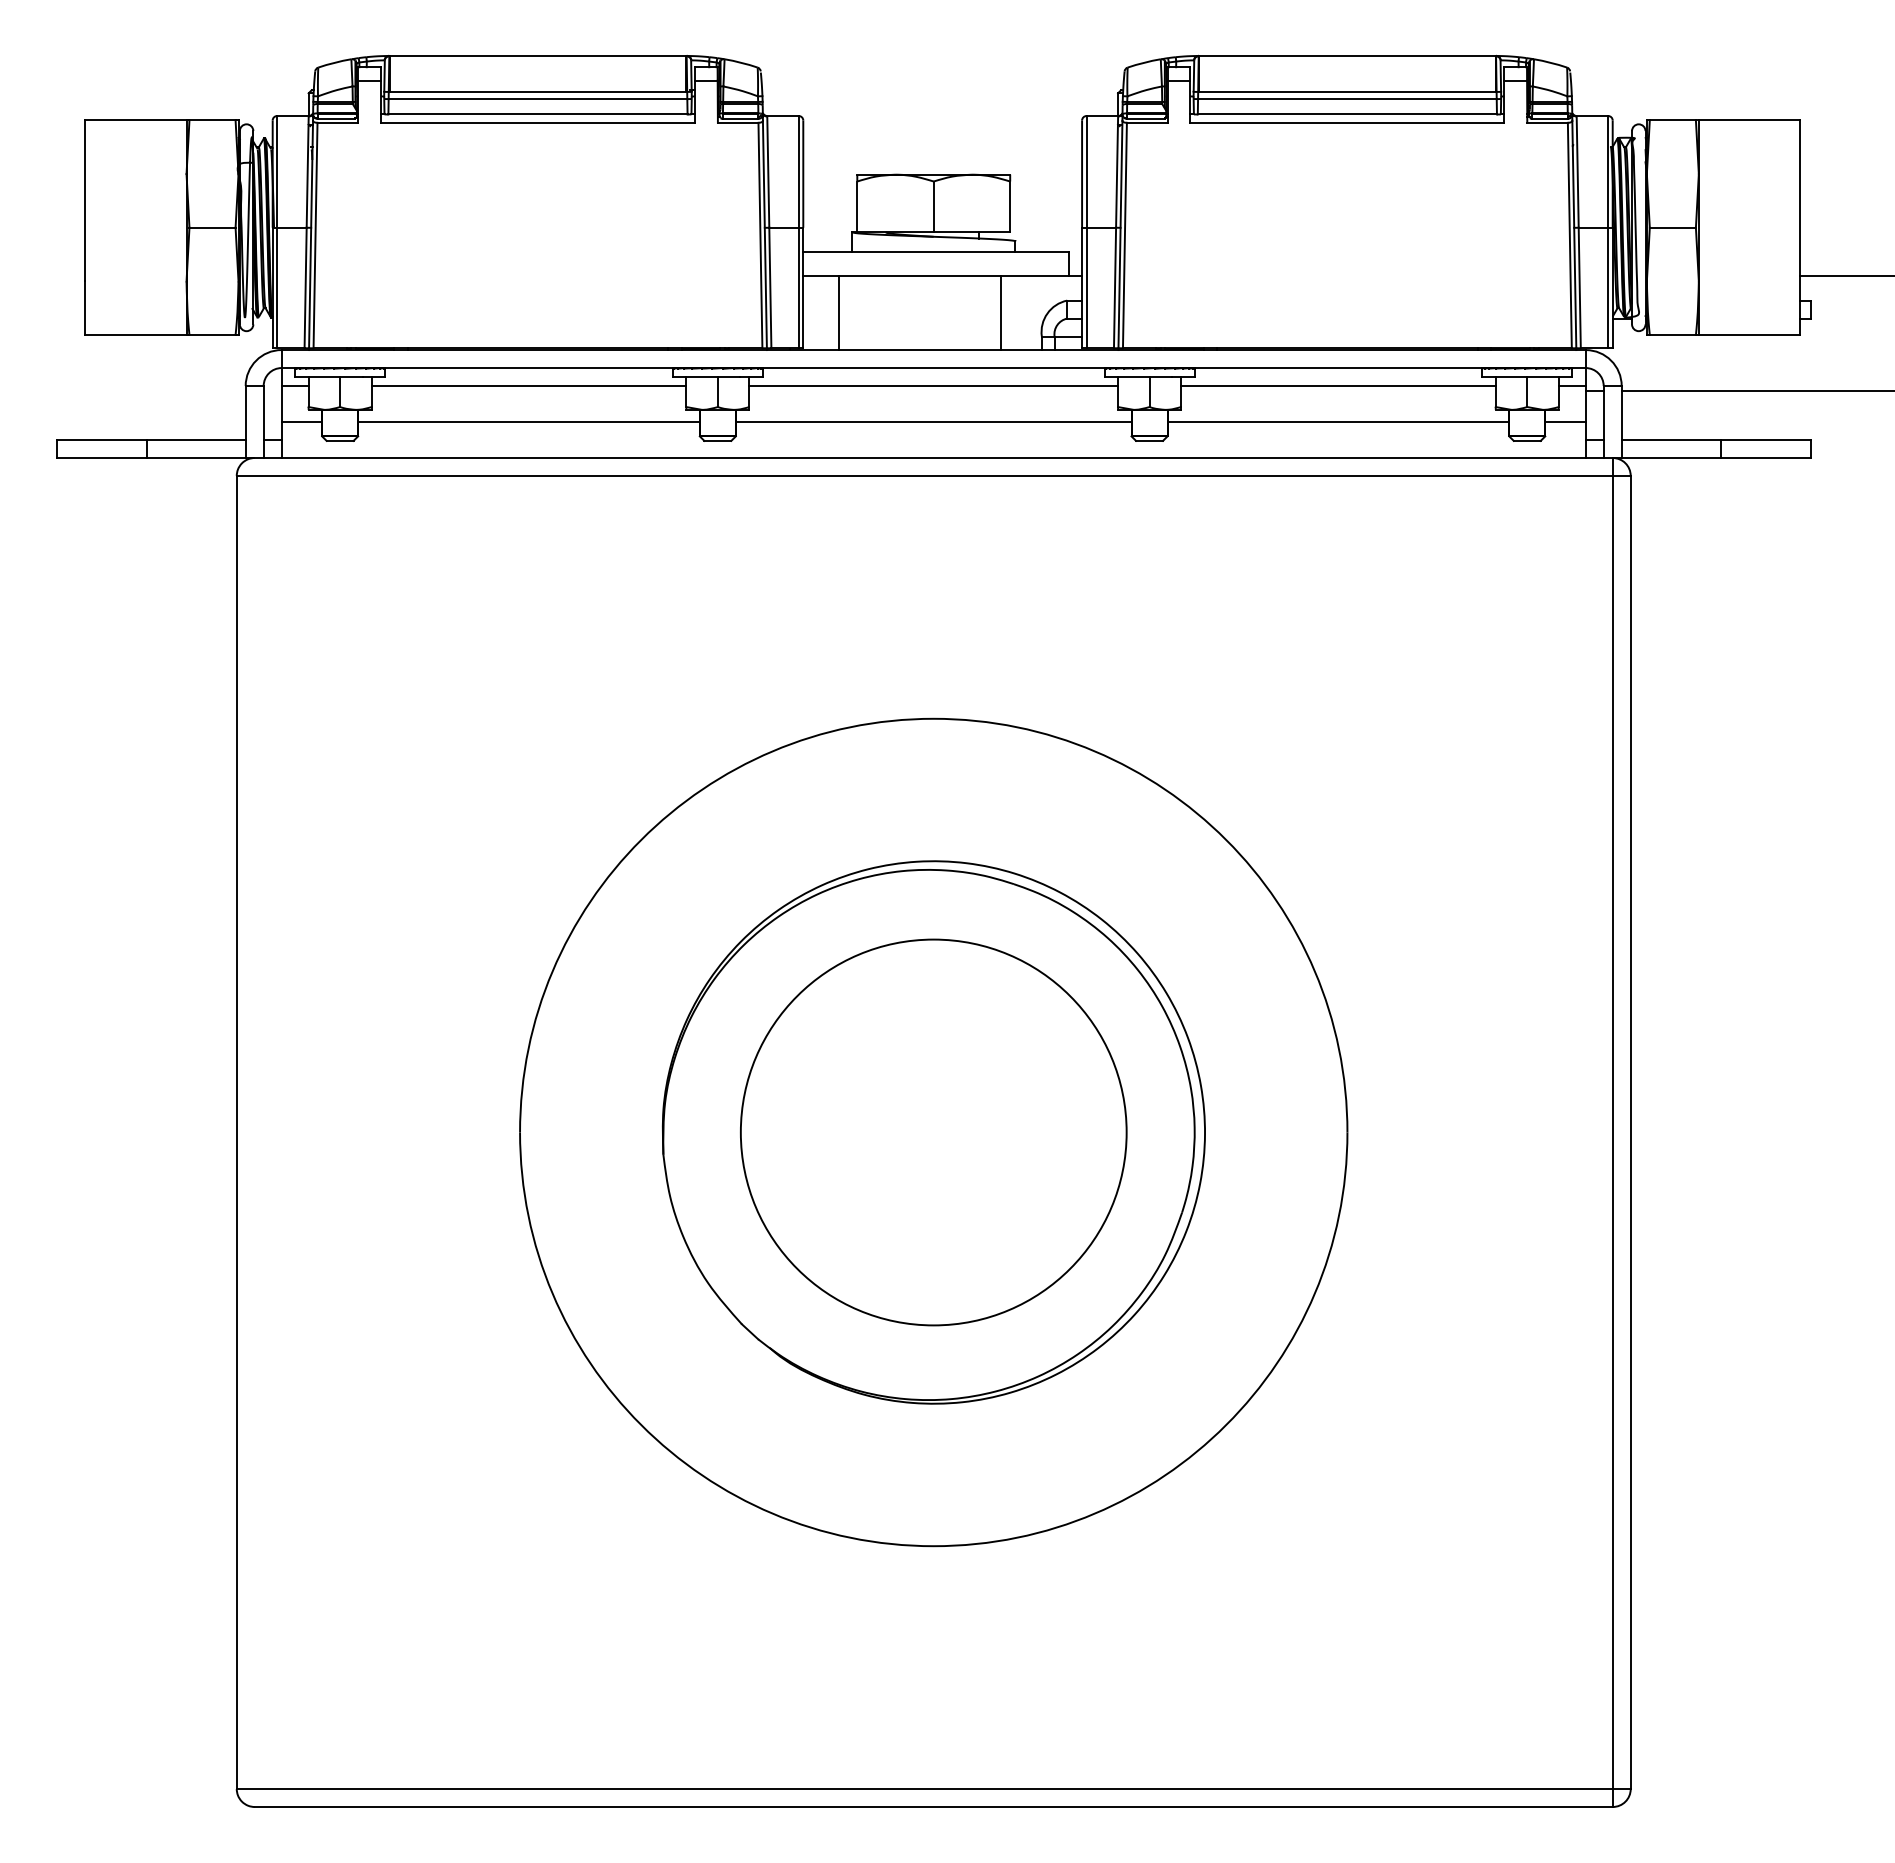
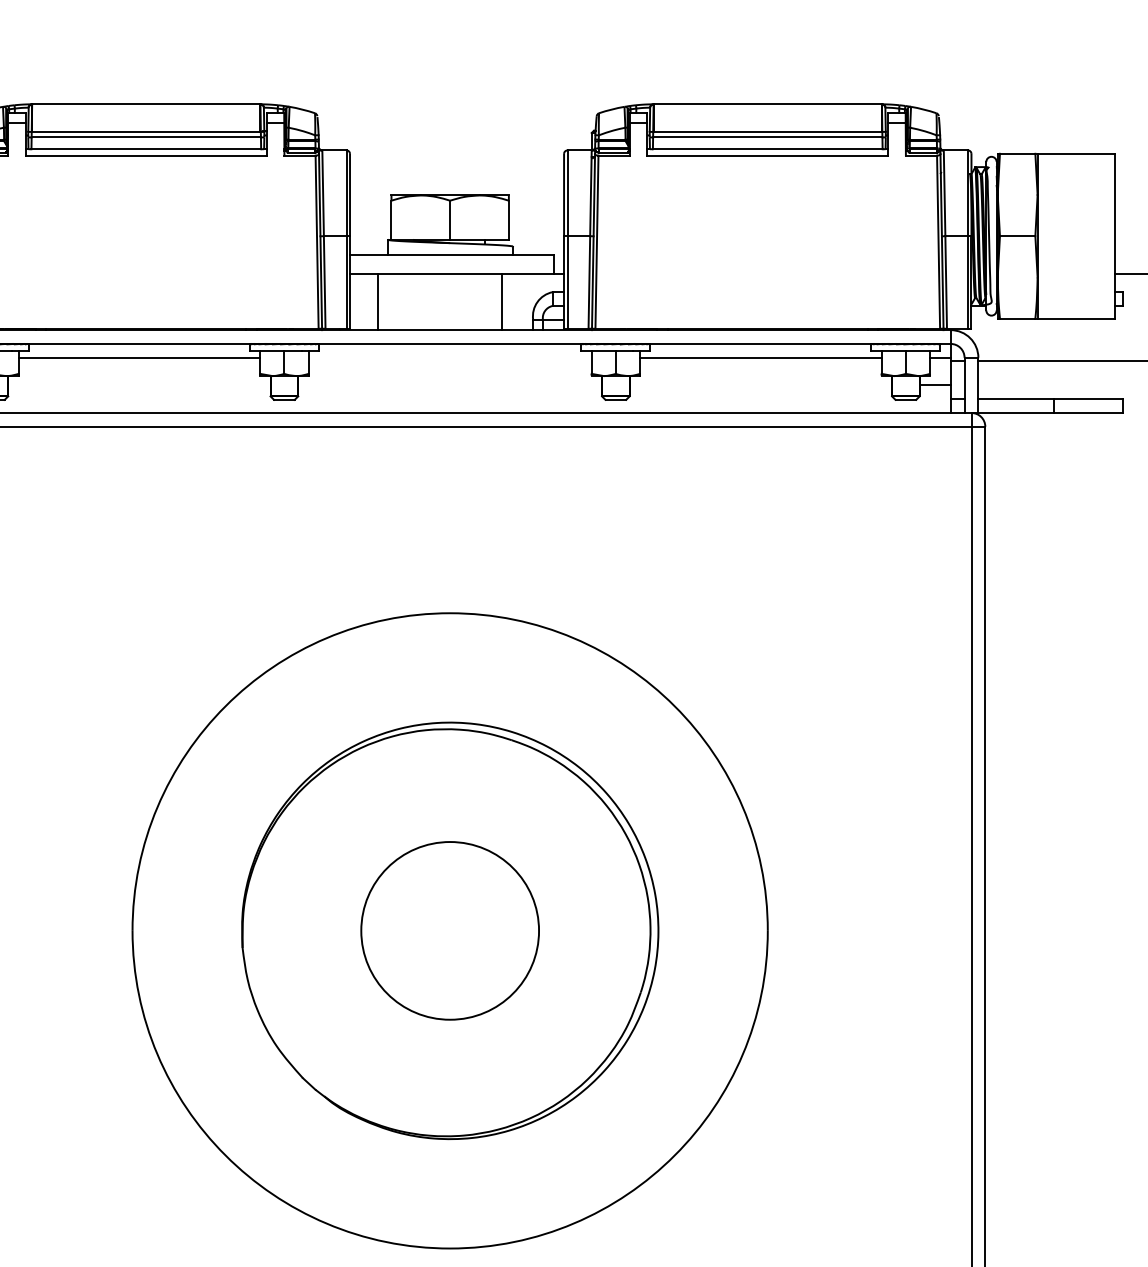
line: (933, 386) -> (449, 358), removed
line: (528, 422) -> (139, 385), removed
line: (933, 422) -> (449, 385), removed
line: (1338, 422) -> (760, 385), removed
circle: (933, 1132) -> (449, 930), size x0.6

